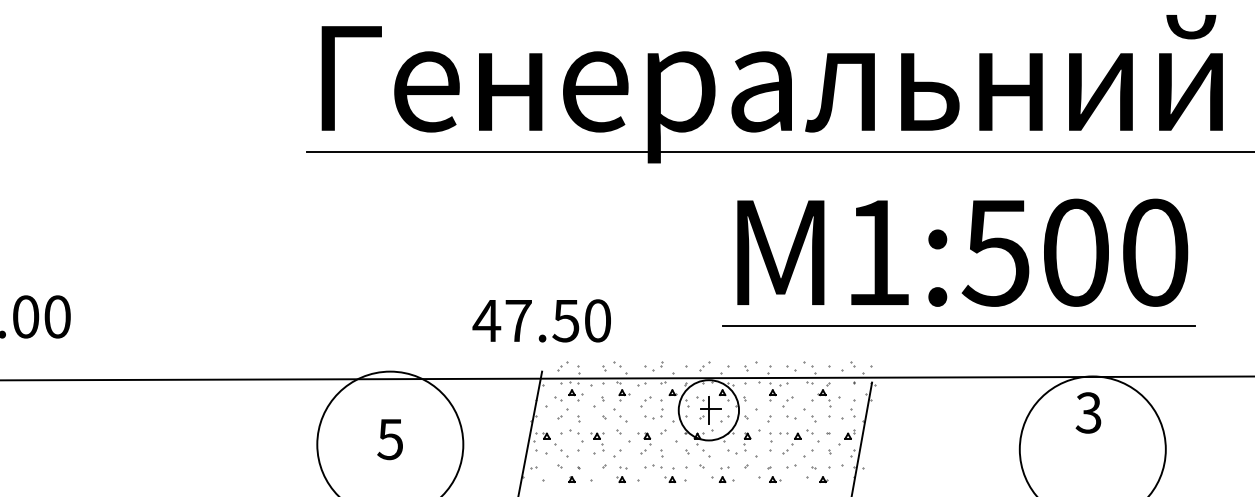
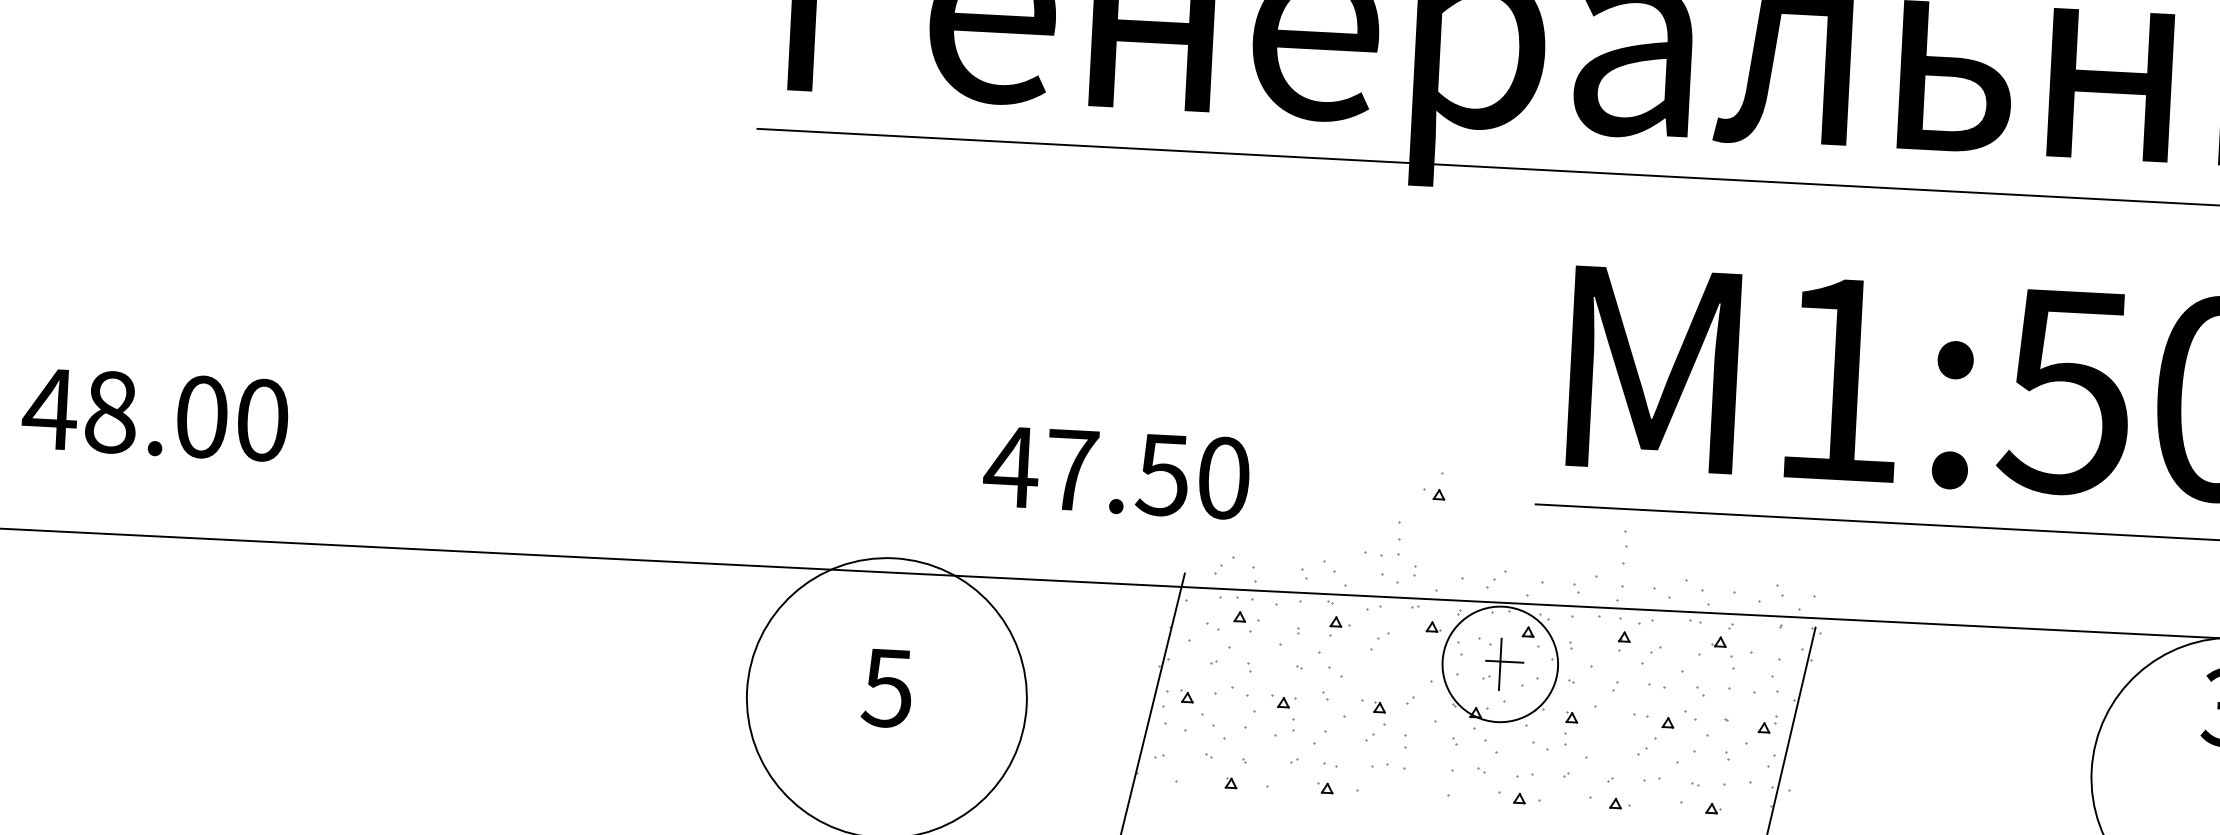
text: (541, 320) -> (1116, 471), moved
part: (661, 409) -> (1398, 540), moved
part: (770, 441) -> (1624, 546), moved
part: (670, 474) -> (1436, 484), moved

